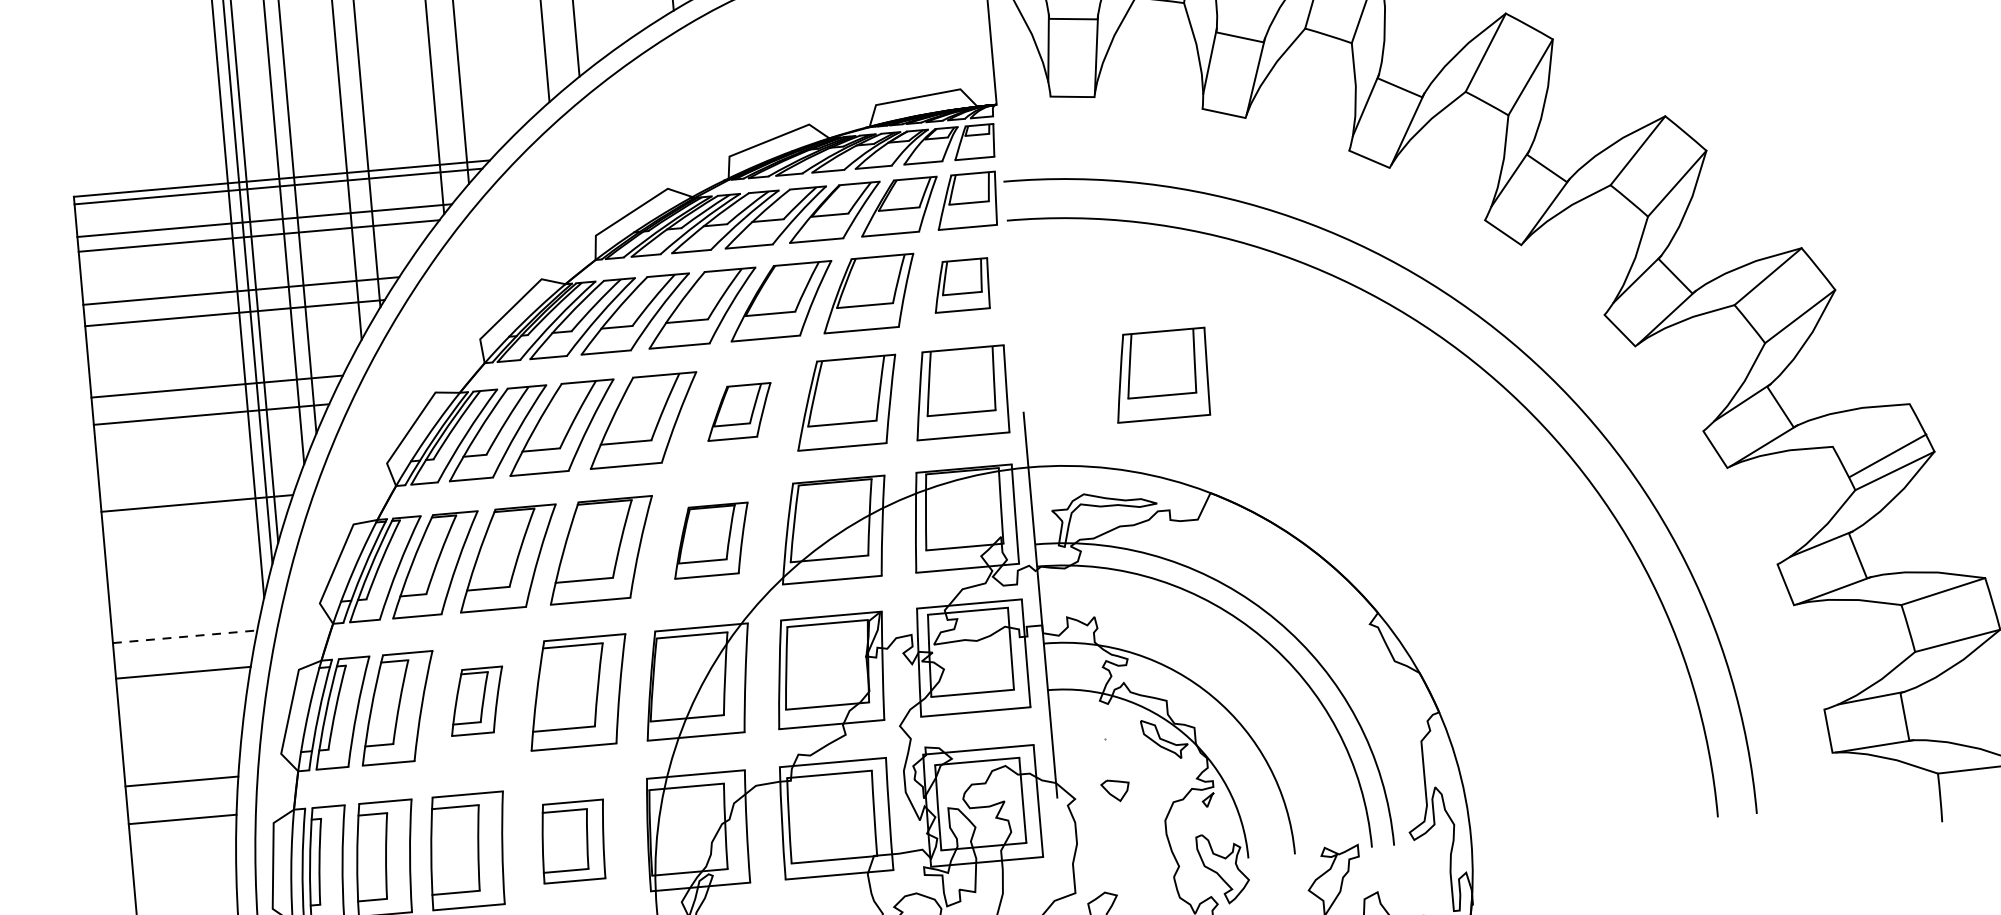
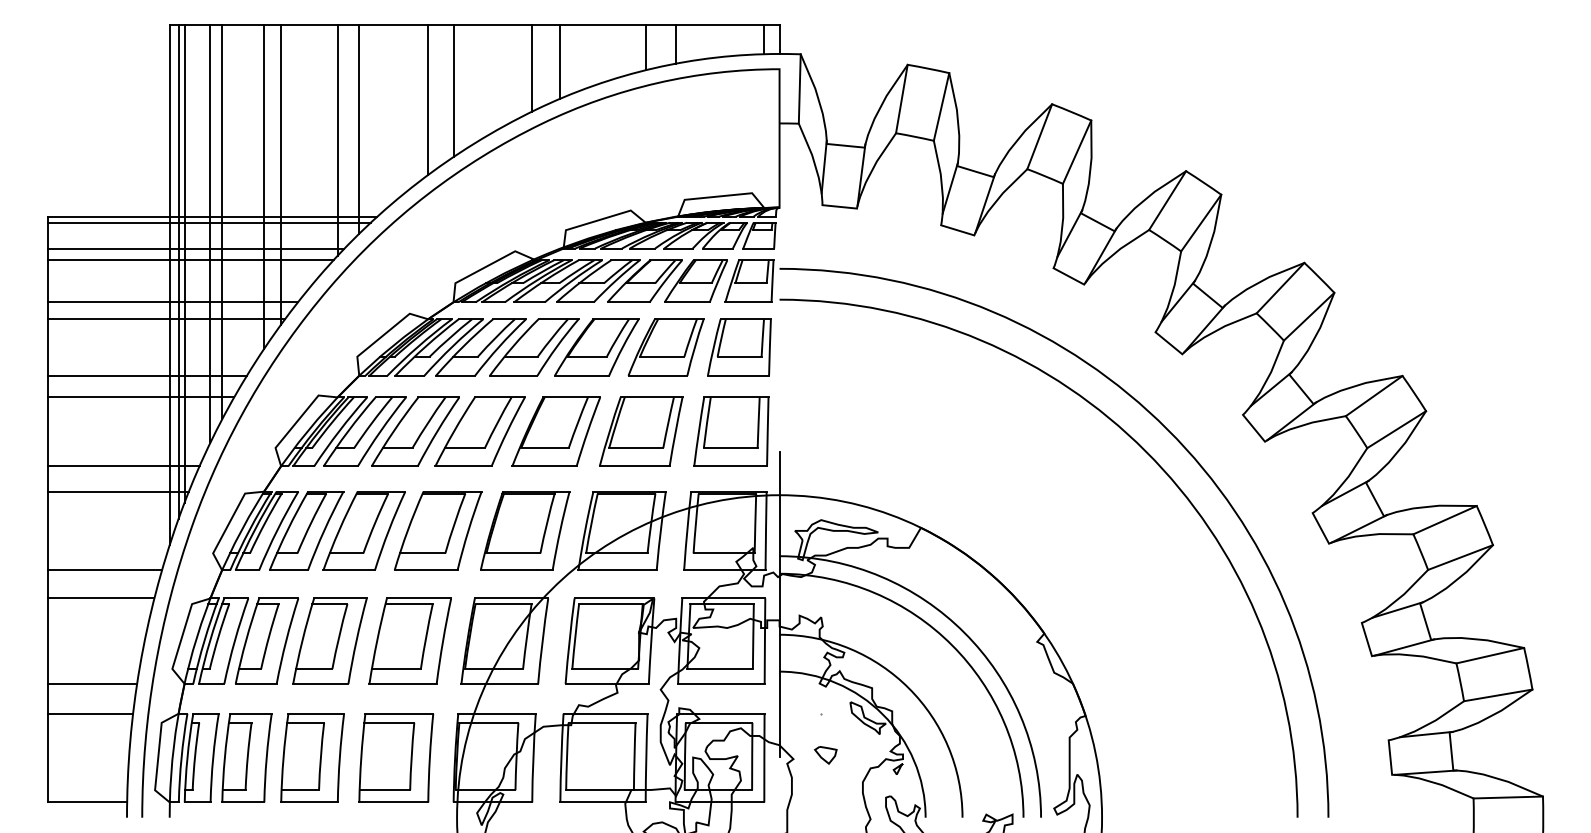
part: (961, 285) -> (739, 347), size x1.43
part: (1161, 374) -> (890, 431), removed
part: (738, 411) -> (555, 431), size x1.67
line: (1887, 456) -> (1444, 520), moved
line: (192, 535) -> (117, 491), added
part: (711, 540) -> (525, 530), size x1.43
line: (185, 636) -> (105, 570), dashed -> solid
part: (476, 700) -> (329, 640), size x1.67
part: (573, 840) -> (396, 757), size x1.43

